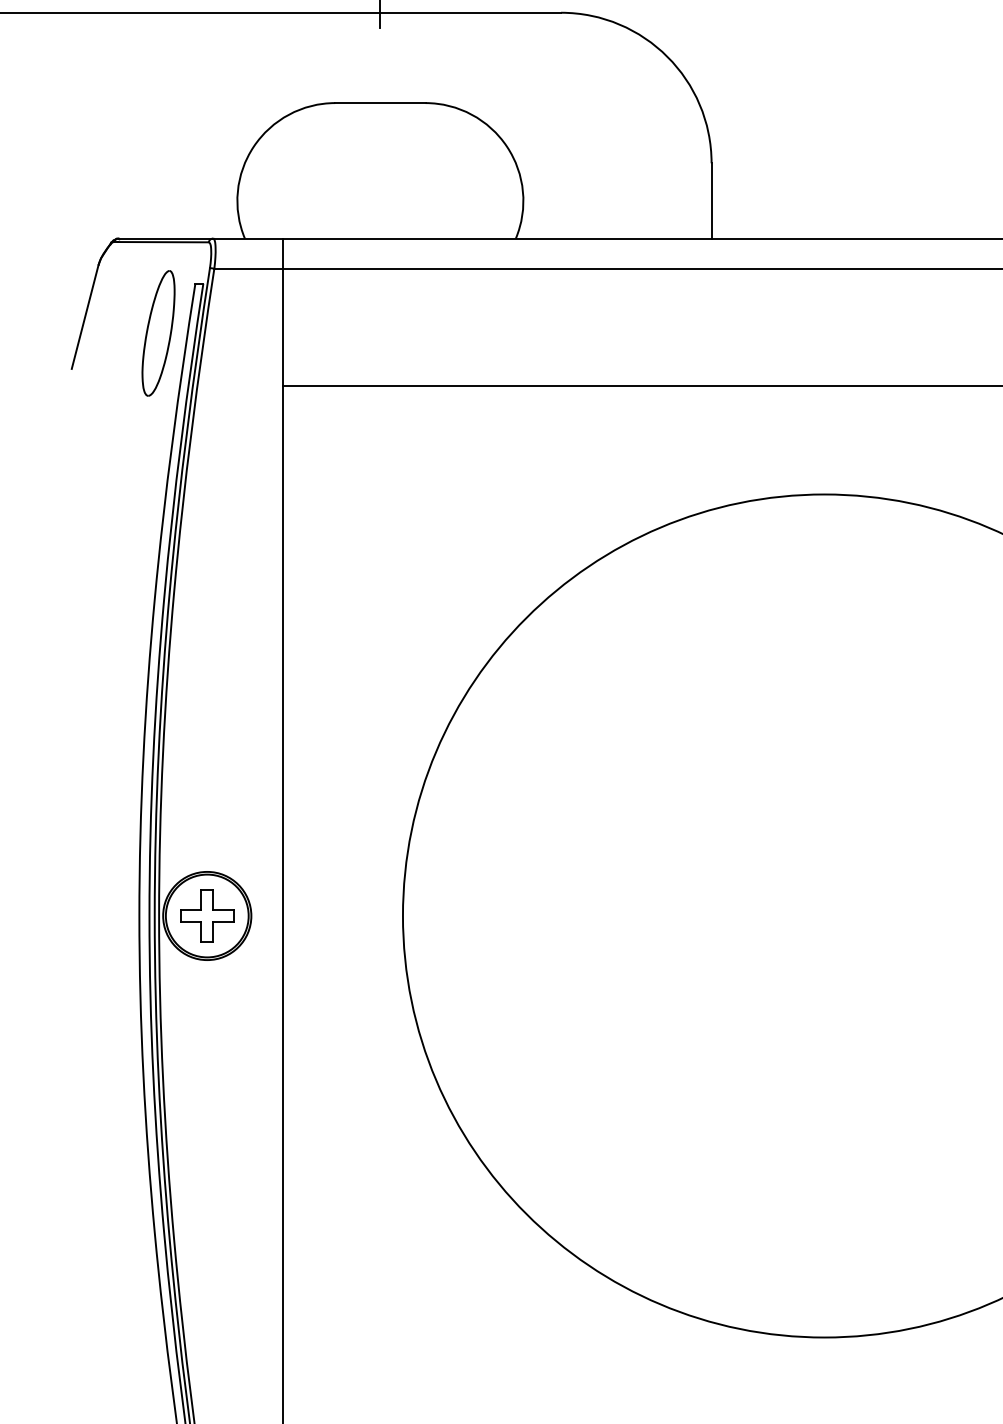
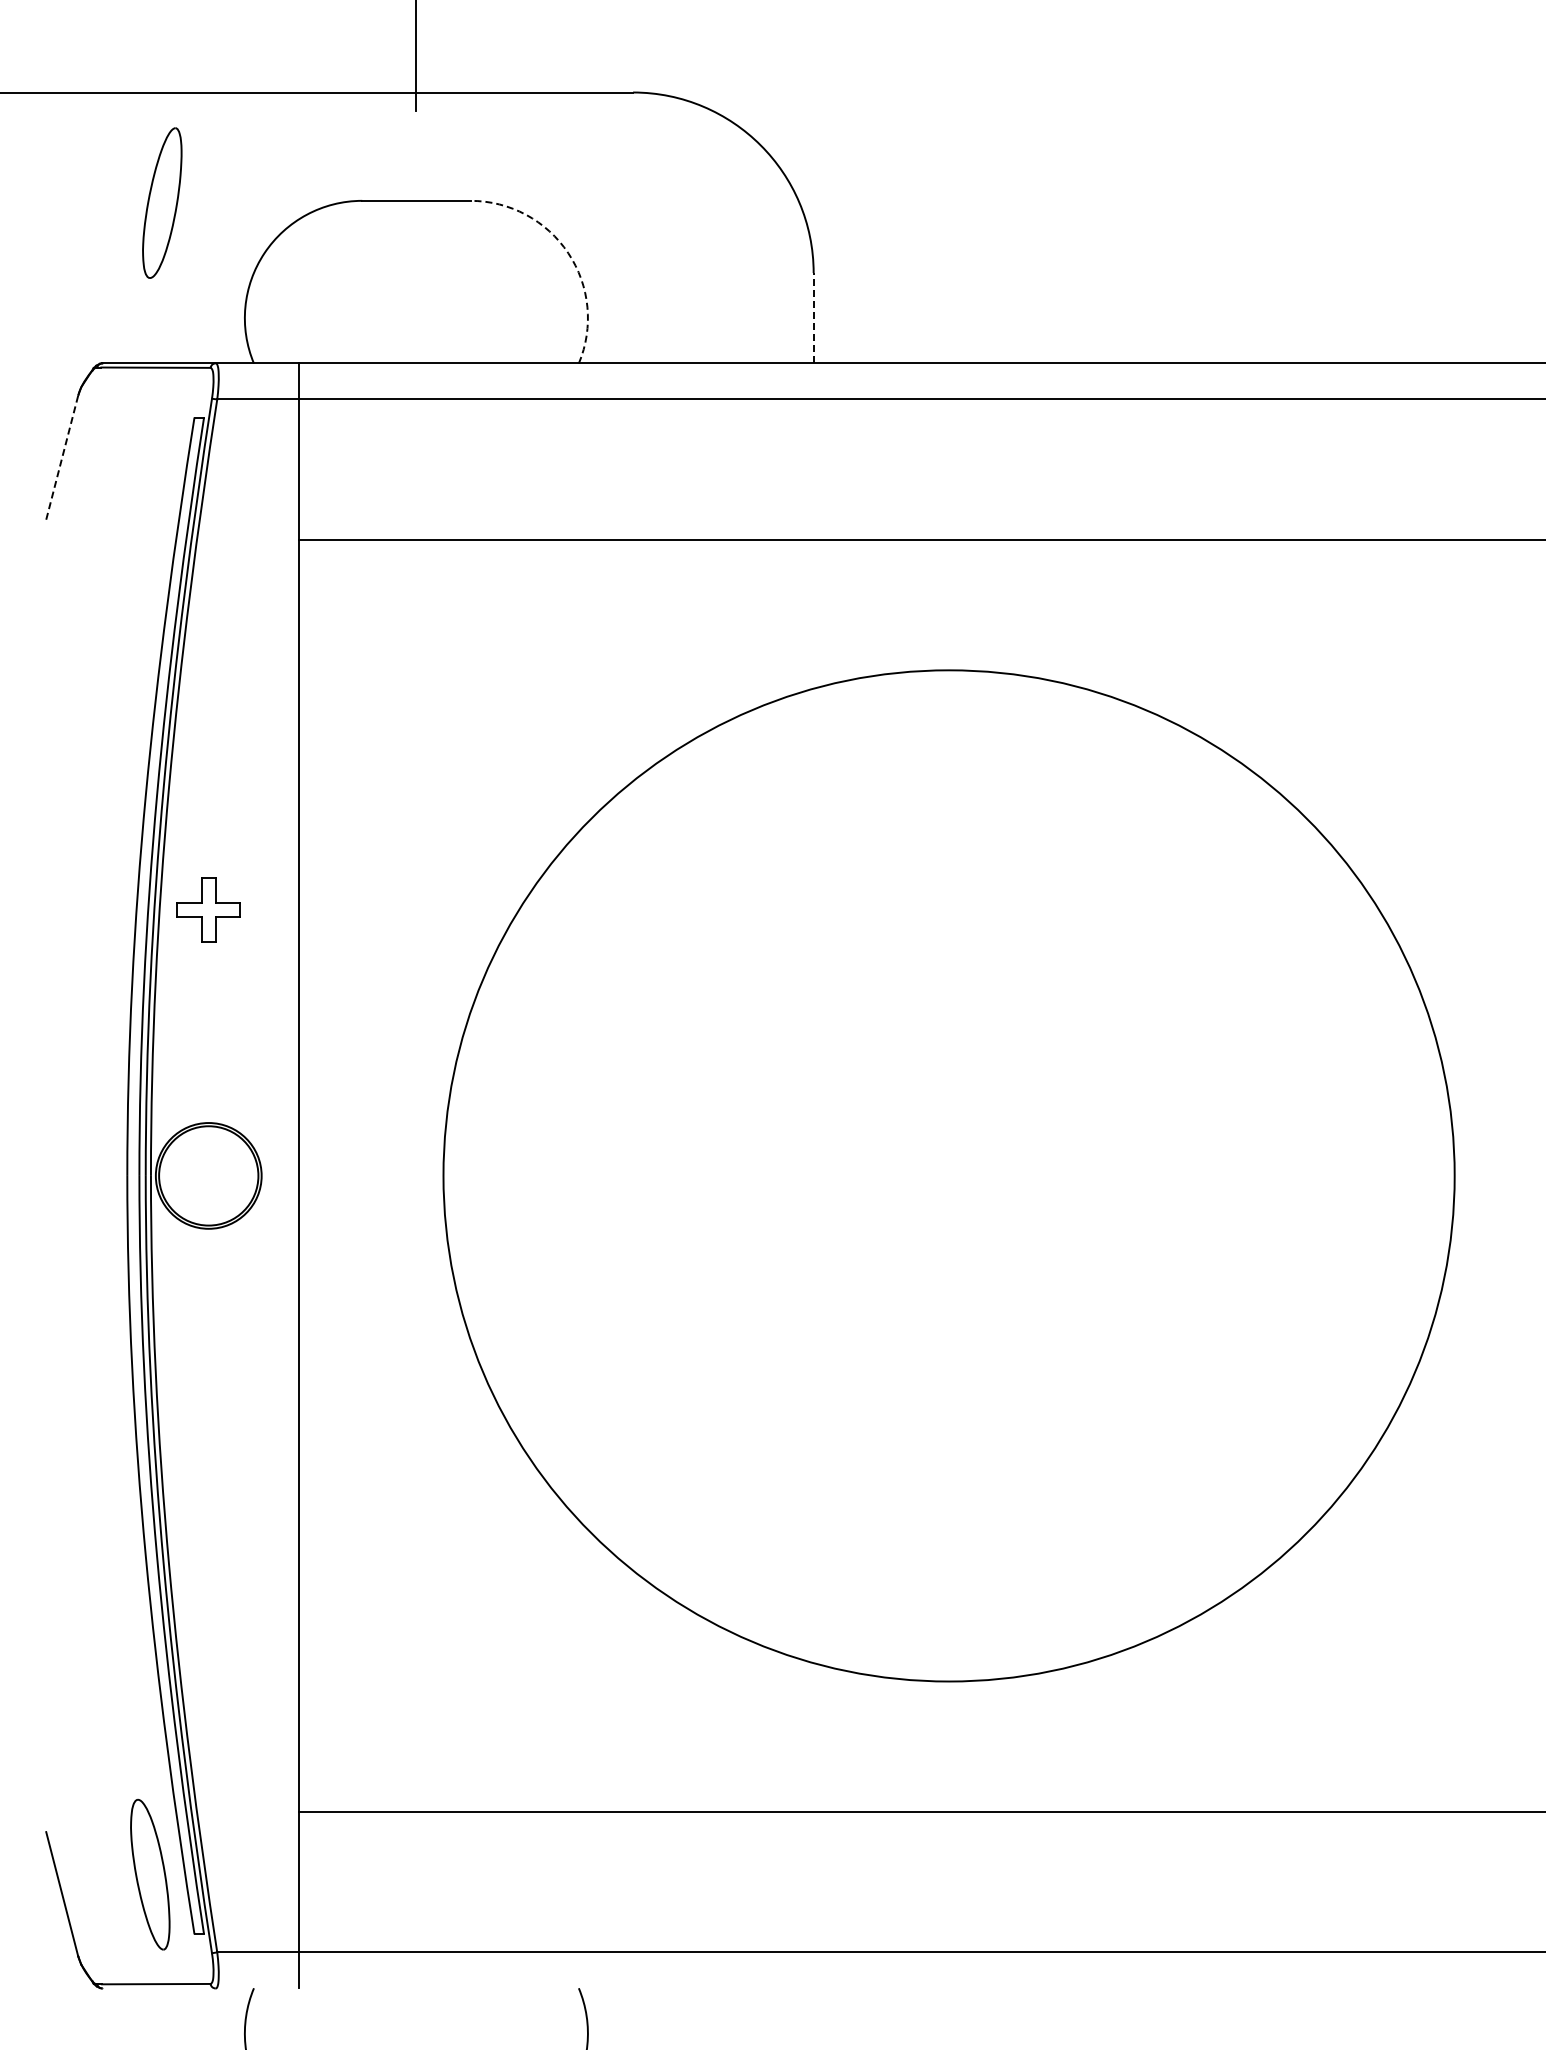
arc: (507, 146) -> (568, 253), solid -> dashed
line: (711, 200) -> (813, 317), solid -> dashed
line: (85, 317) -> (62, 457), solid -> dashed
part: (158, 332) -> (162, 202), moved
part: (207, 915) -> (208, 909), moved

